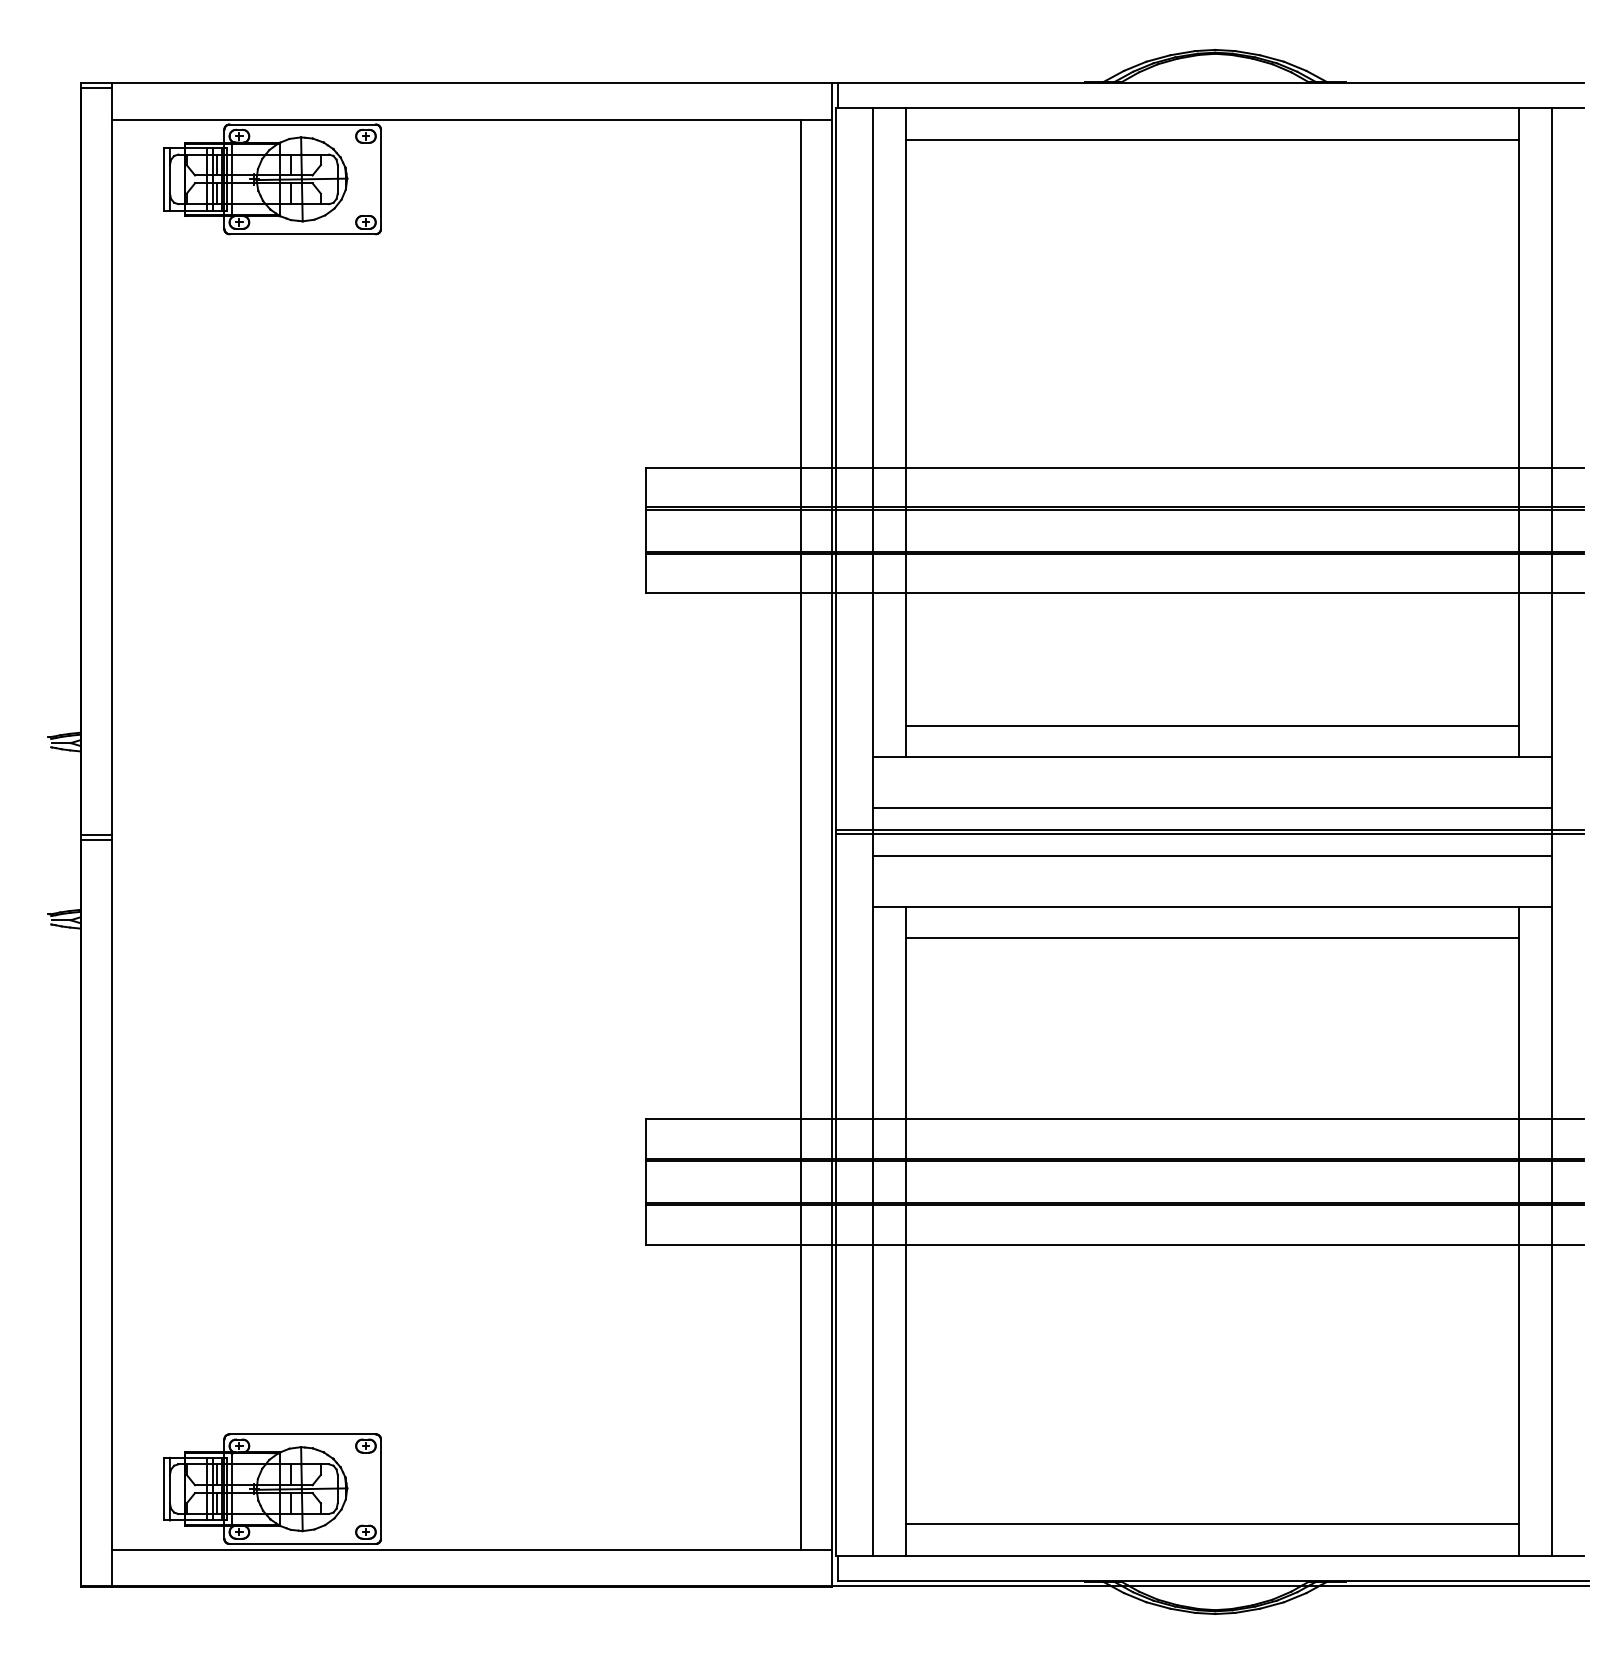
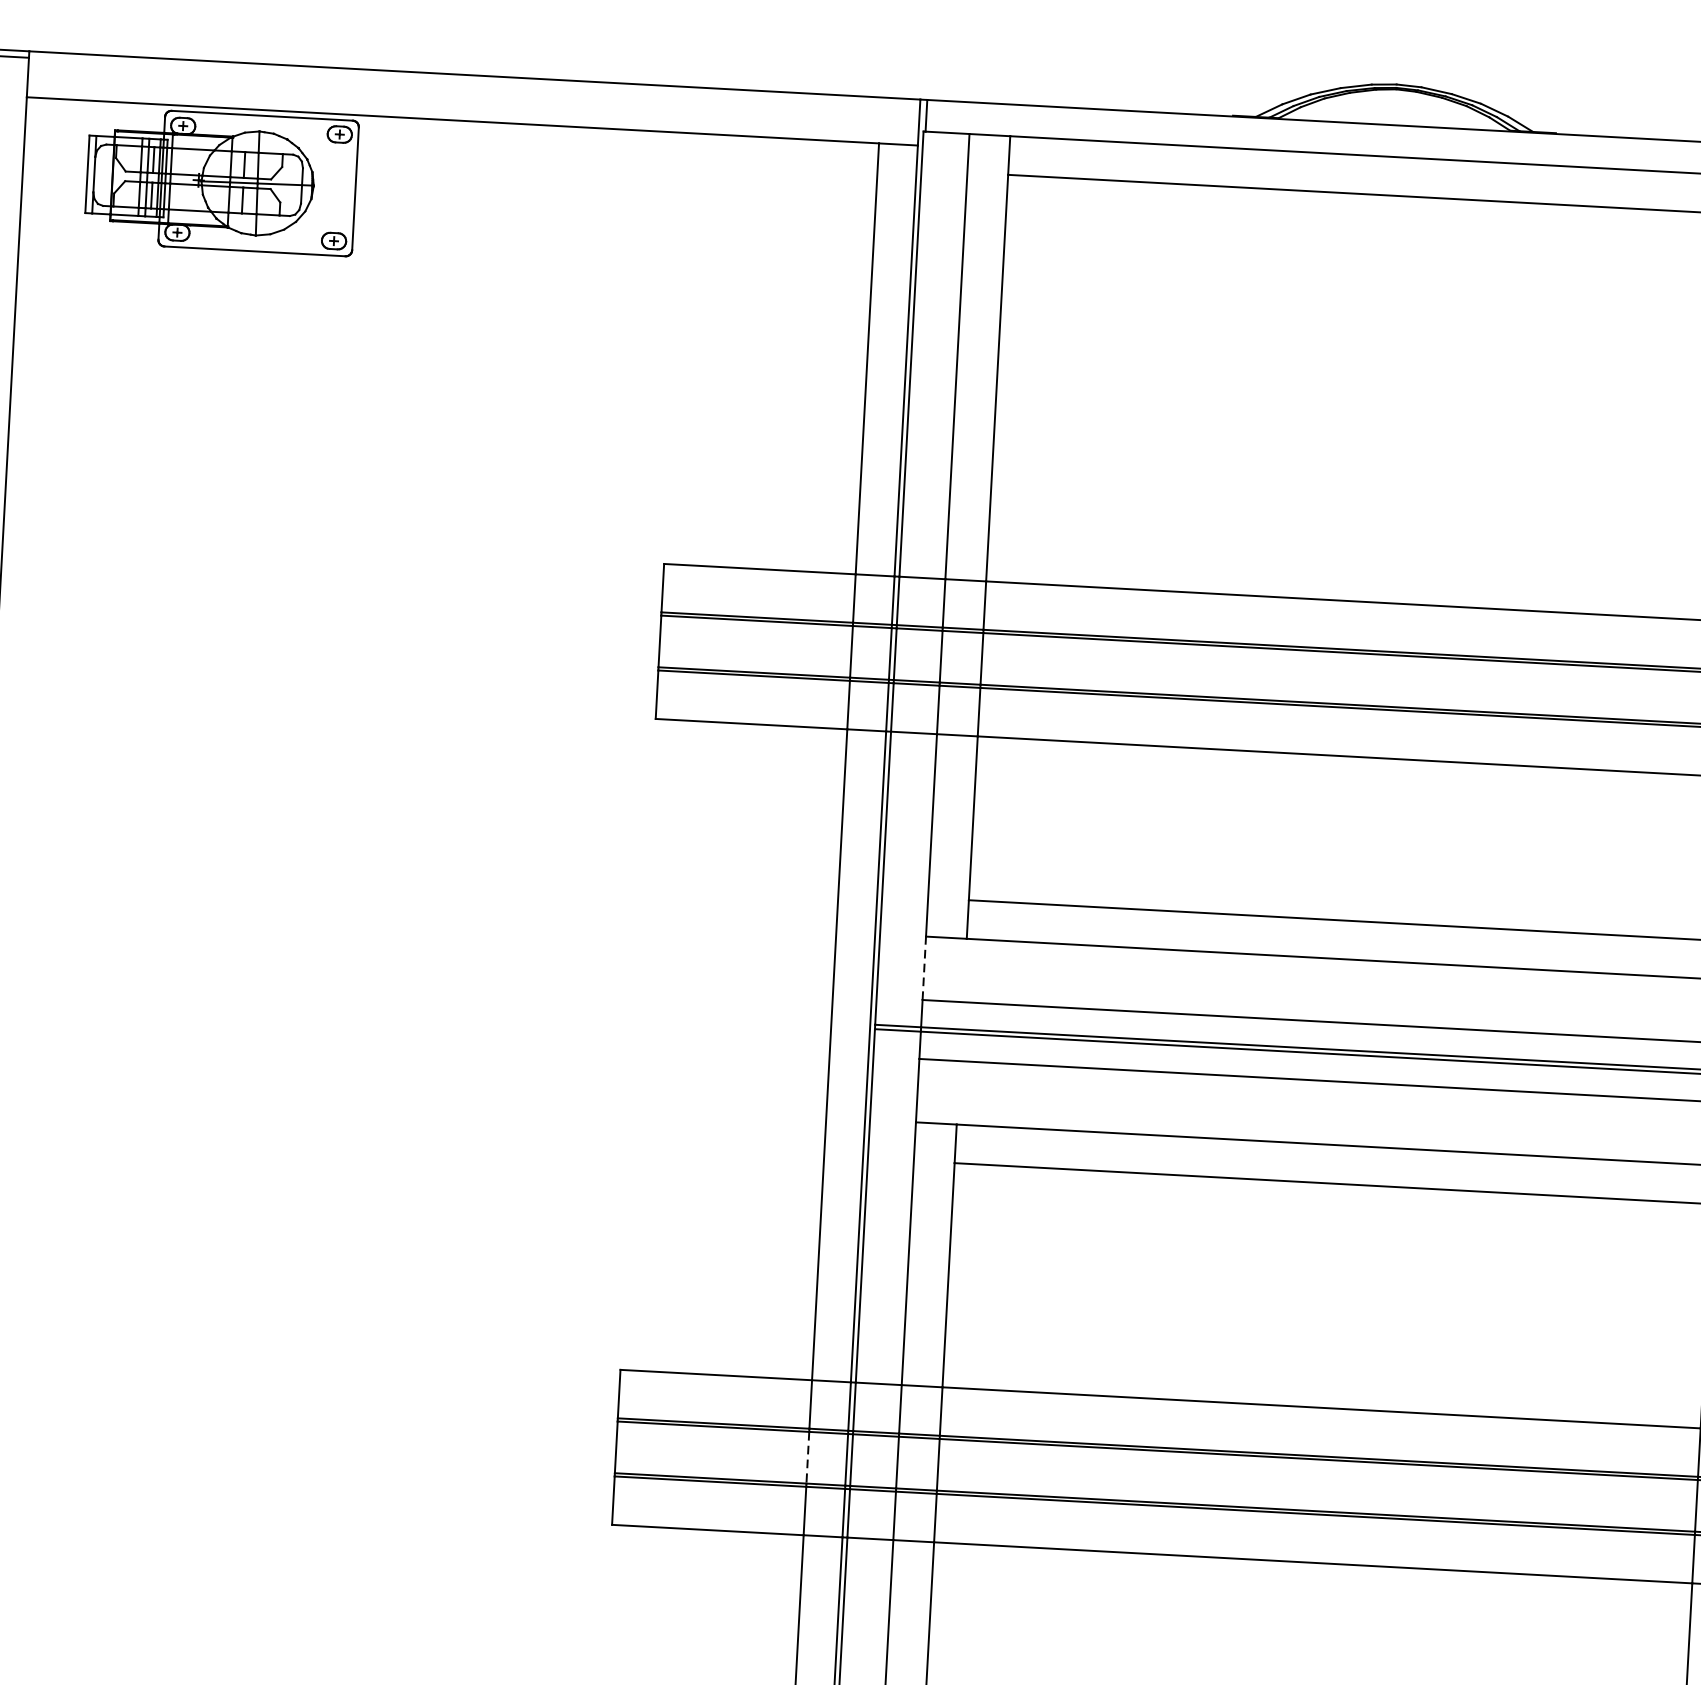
line: (873, 782) -> (924, 968), solid -> dashed
line: (800, 1181) -> (807, 1457), solid -> dashed

